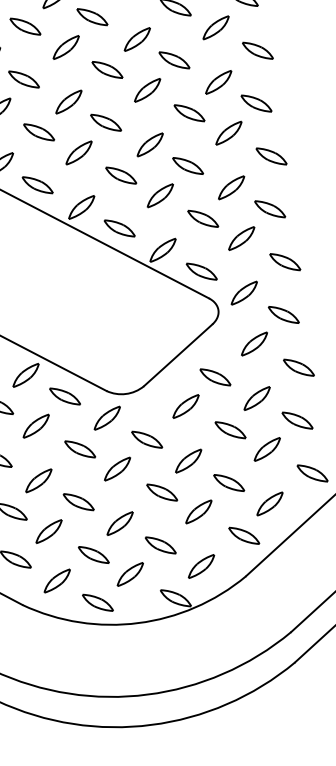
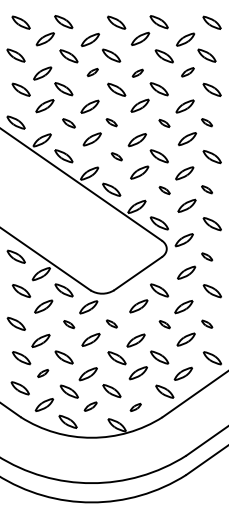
part: (215, 28) -> (187, 72), size x0.7
part: (136, 39) -> (137, 73), size x0.6
part: (65, 47) -> (92, 72), size x0.6
part: (255, 103) -> (206, 122), size x0.6
part: (189, 113) -> (164, 123), size x0.6
part: (105, 122) -> (111, 122), size x0.6
part: (38, 132) -> (68, 123), size x0.7
part: (120, 174) -> (116, 156), size x0.6
part: (269, 208) -> (206, 189), size x0.6
part: (203, 218) -> (164, 190), size x0.6
part: (282, 314) -> (206, 256), size x0.6
part: (296, 421) -> (206, 324), size x0.6
part: (230, 429) -> (164, 324), size x0.6
part: (146, 439) -> (111, 323), size x0.6
part: (78, 449) -> (68, 324), size x0.6
part: (47, 531) -> (42, 373), size x0.6
part: (201, 566) -> (135, 407), size x0.6
part: (130, 574) -> (90, 406), size x0.7

